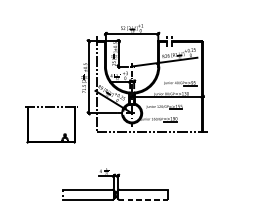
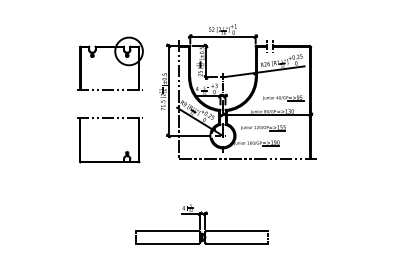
part: (46, 52) -> (116, 59), added
part: (63, 133) -> (125, 151), moved
line: (143, 199) -> (237, 243), dashed -> solid

